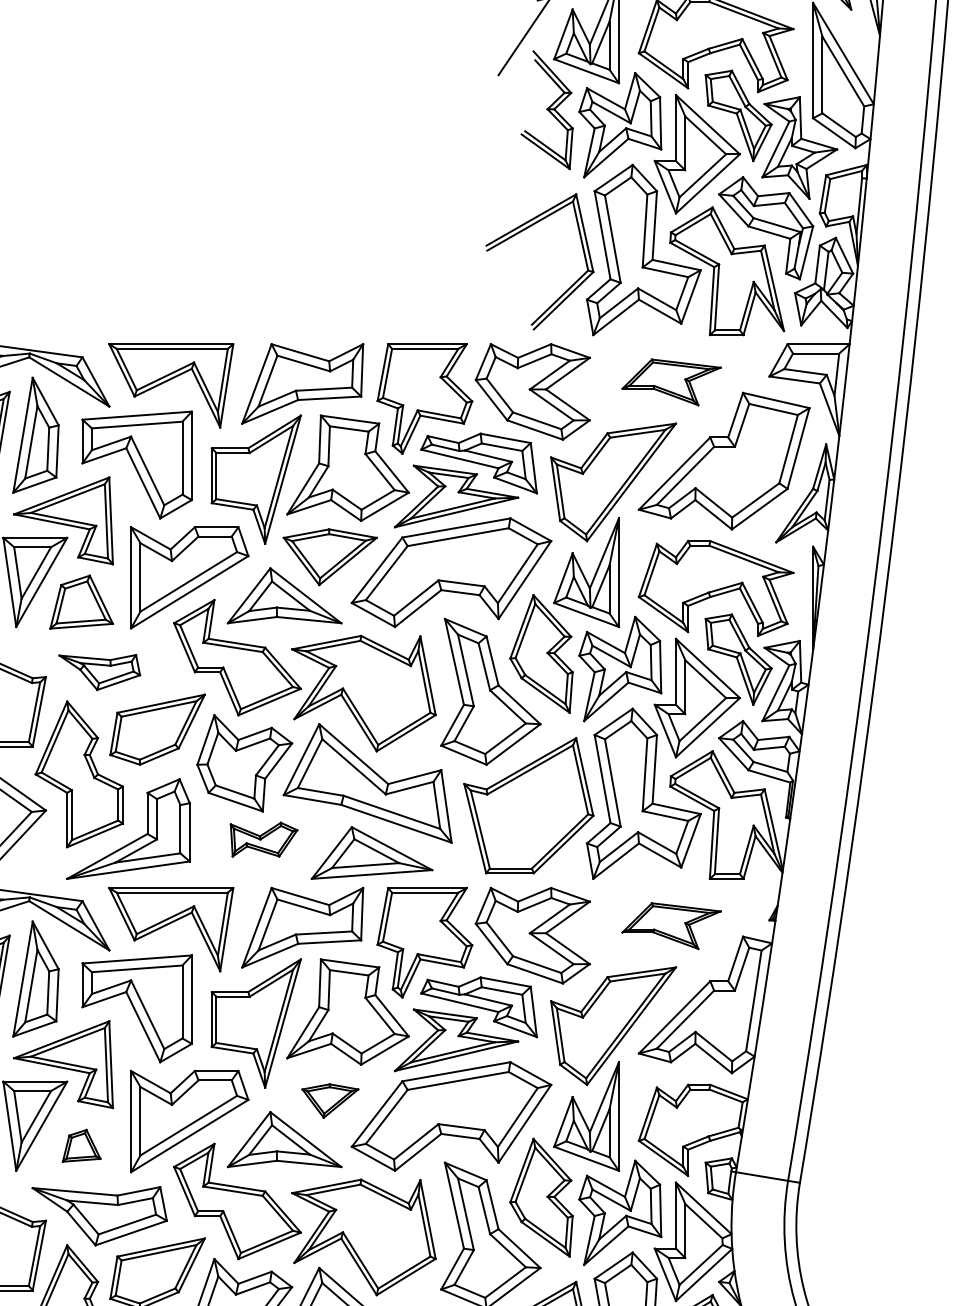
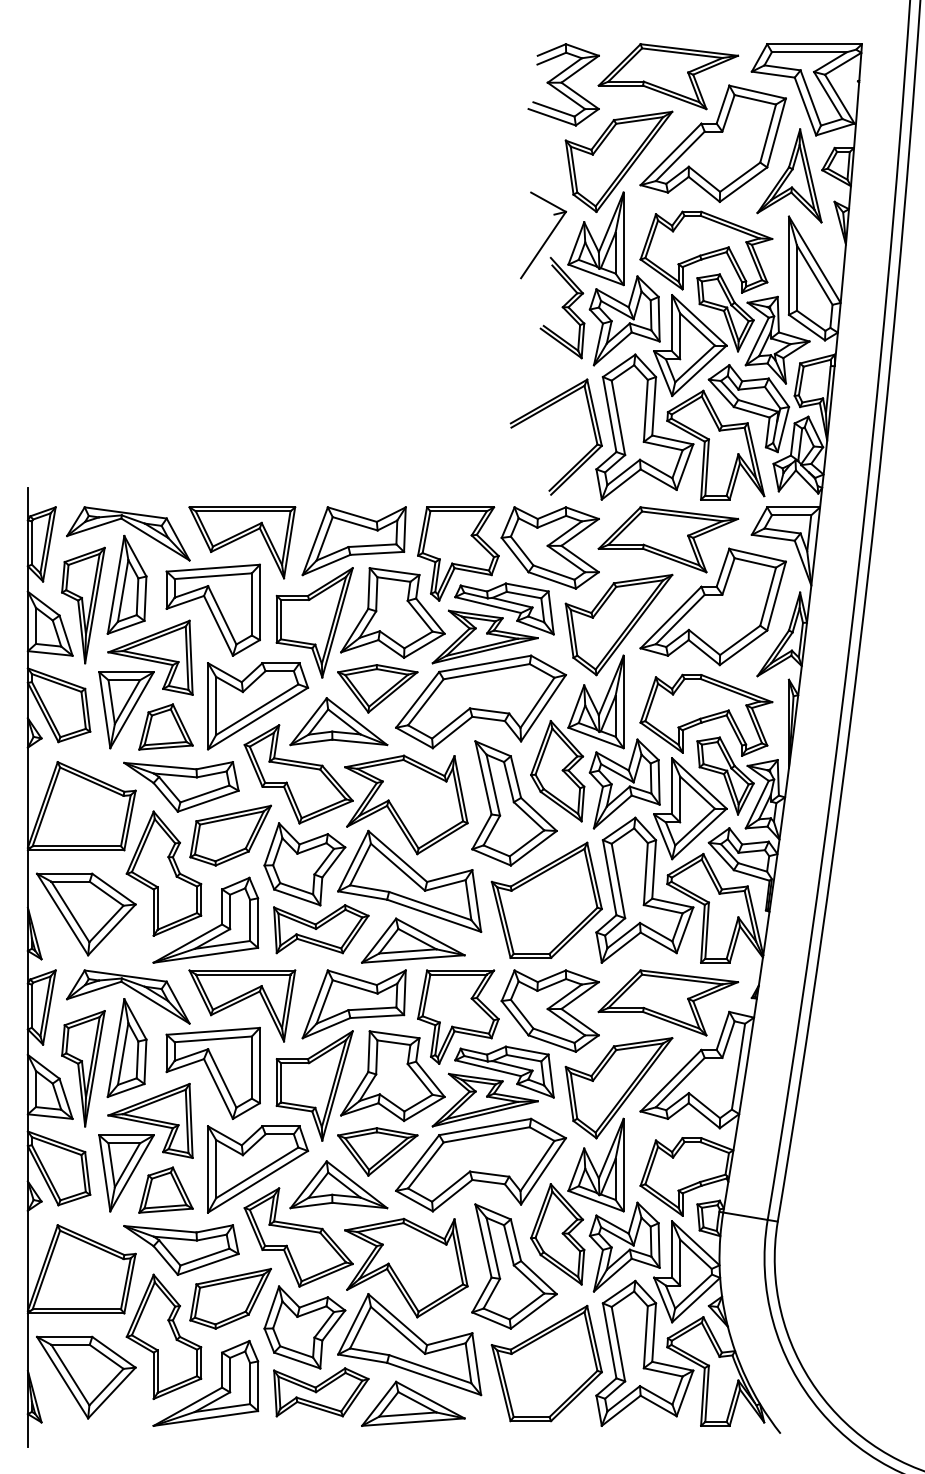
part: (671, 381) -> (668, 539), size x1.67
part: (99, 671) -> (181, 786), size x1.67
part: (264, 839) -> (321, 929), size x1.67
part: (671, 925) -> (668, 1002), size x1.67
part: (329, 1100) -> (377, 1151), size x1.67
part: (81, 1145) -> (165, 1189), size x1.67

